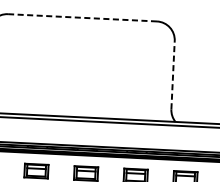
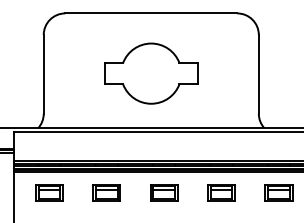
line: (81, 17) -> (150, 13), dashed -> solid
part: (80, 69) -> (151, 73), added
line: (172, 74) -> (258, 73), dashed -> solid

